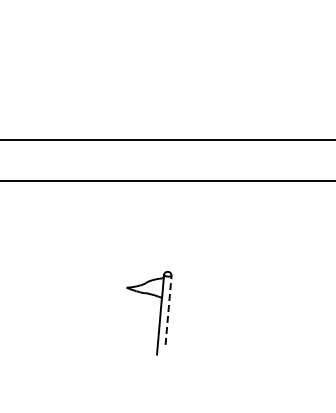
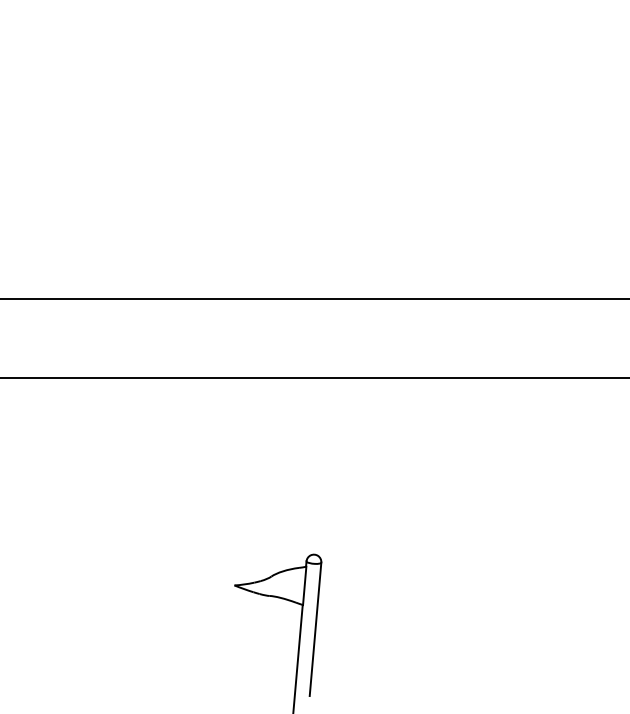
line: (168, 310) -> (315, 629), dashed -> solid

